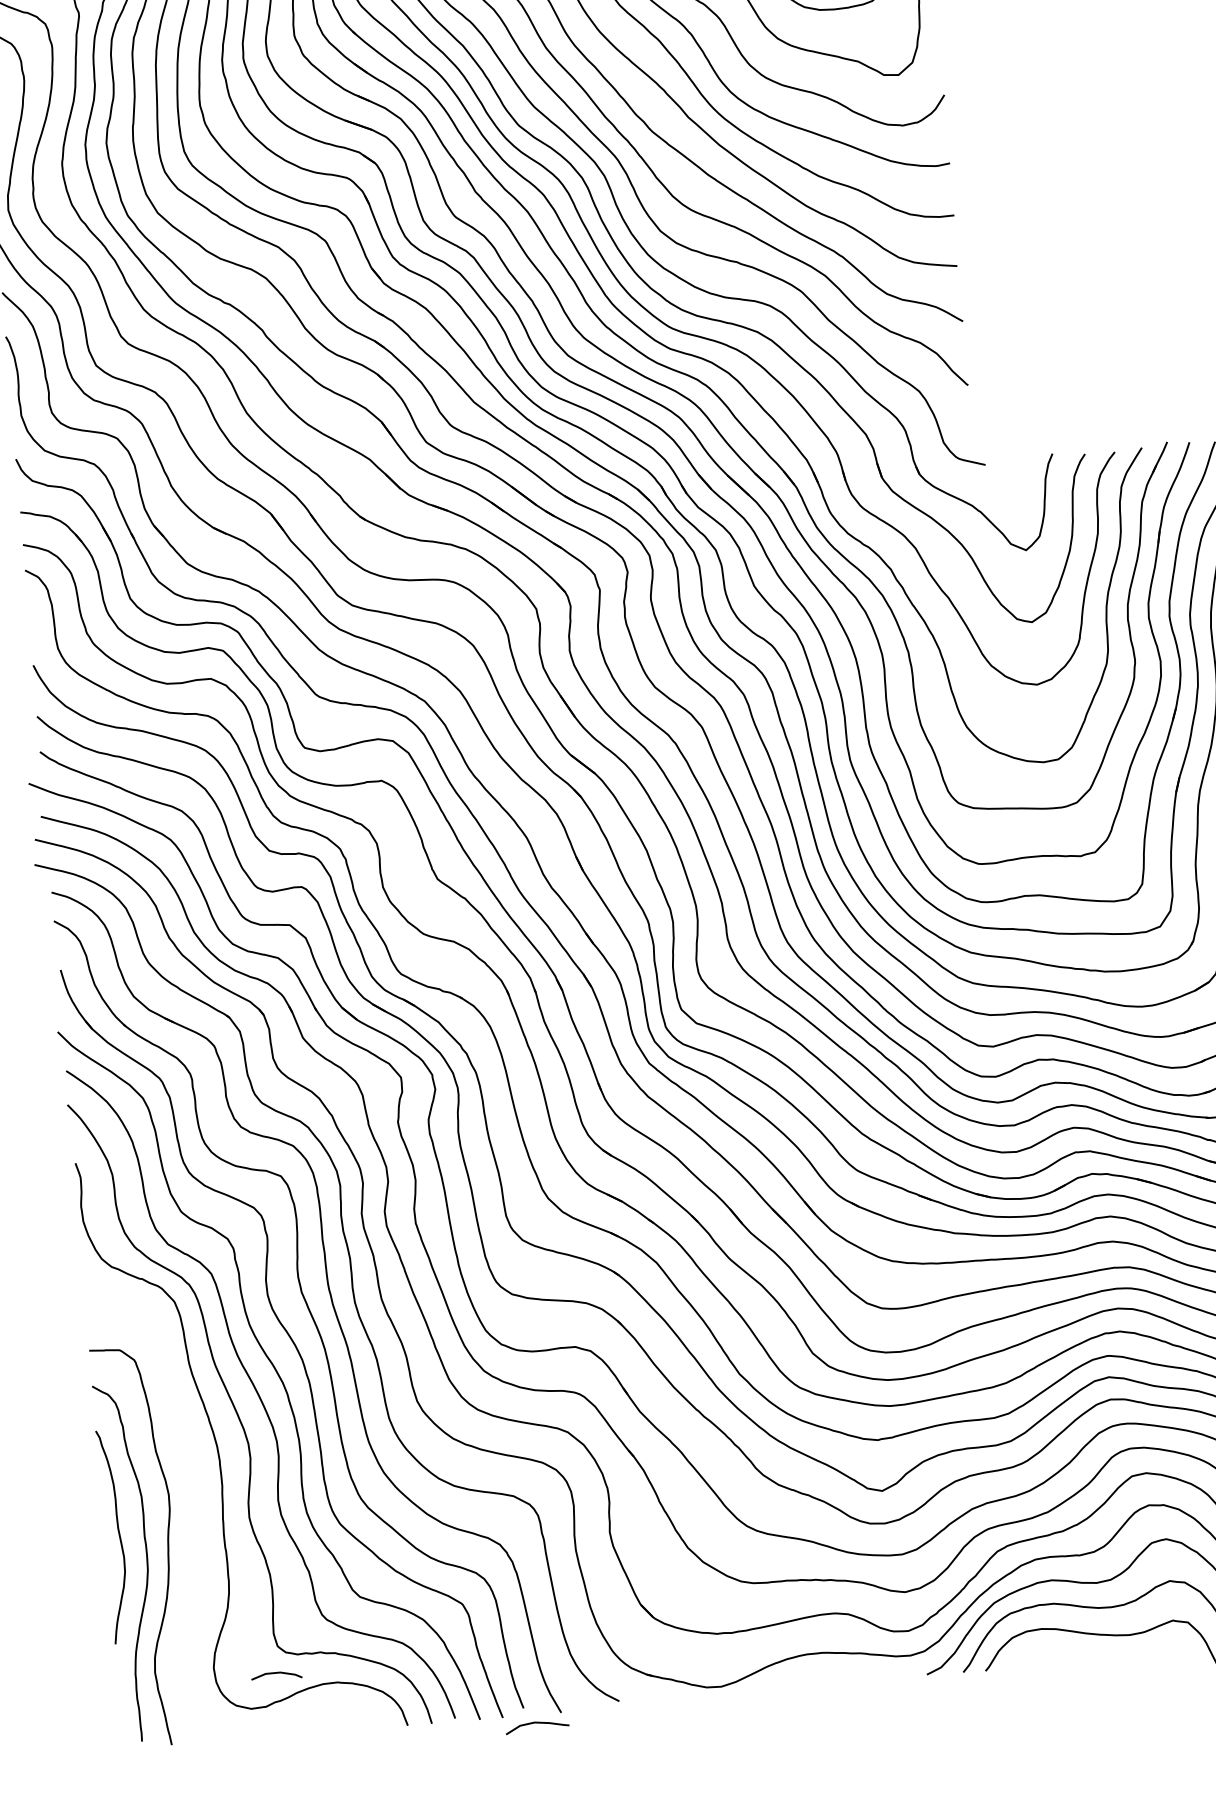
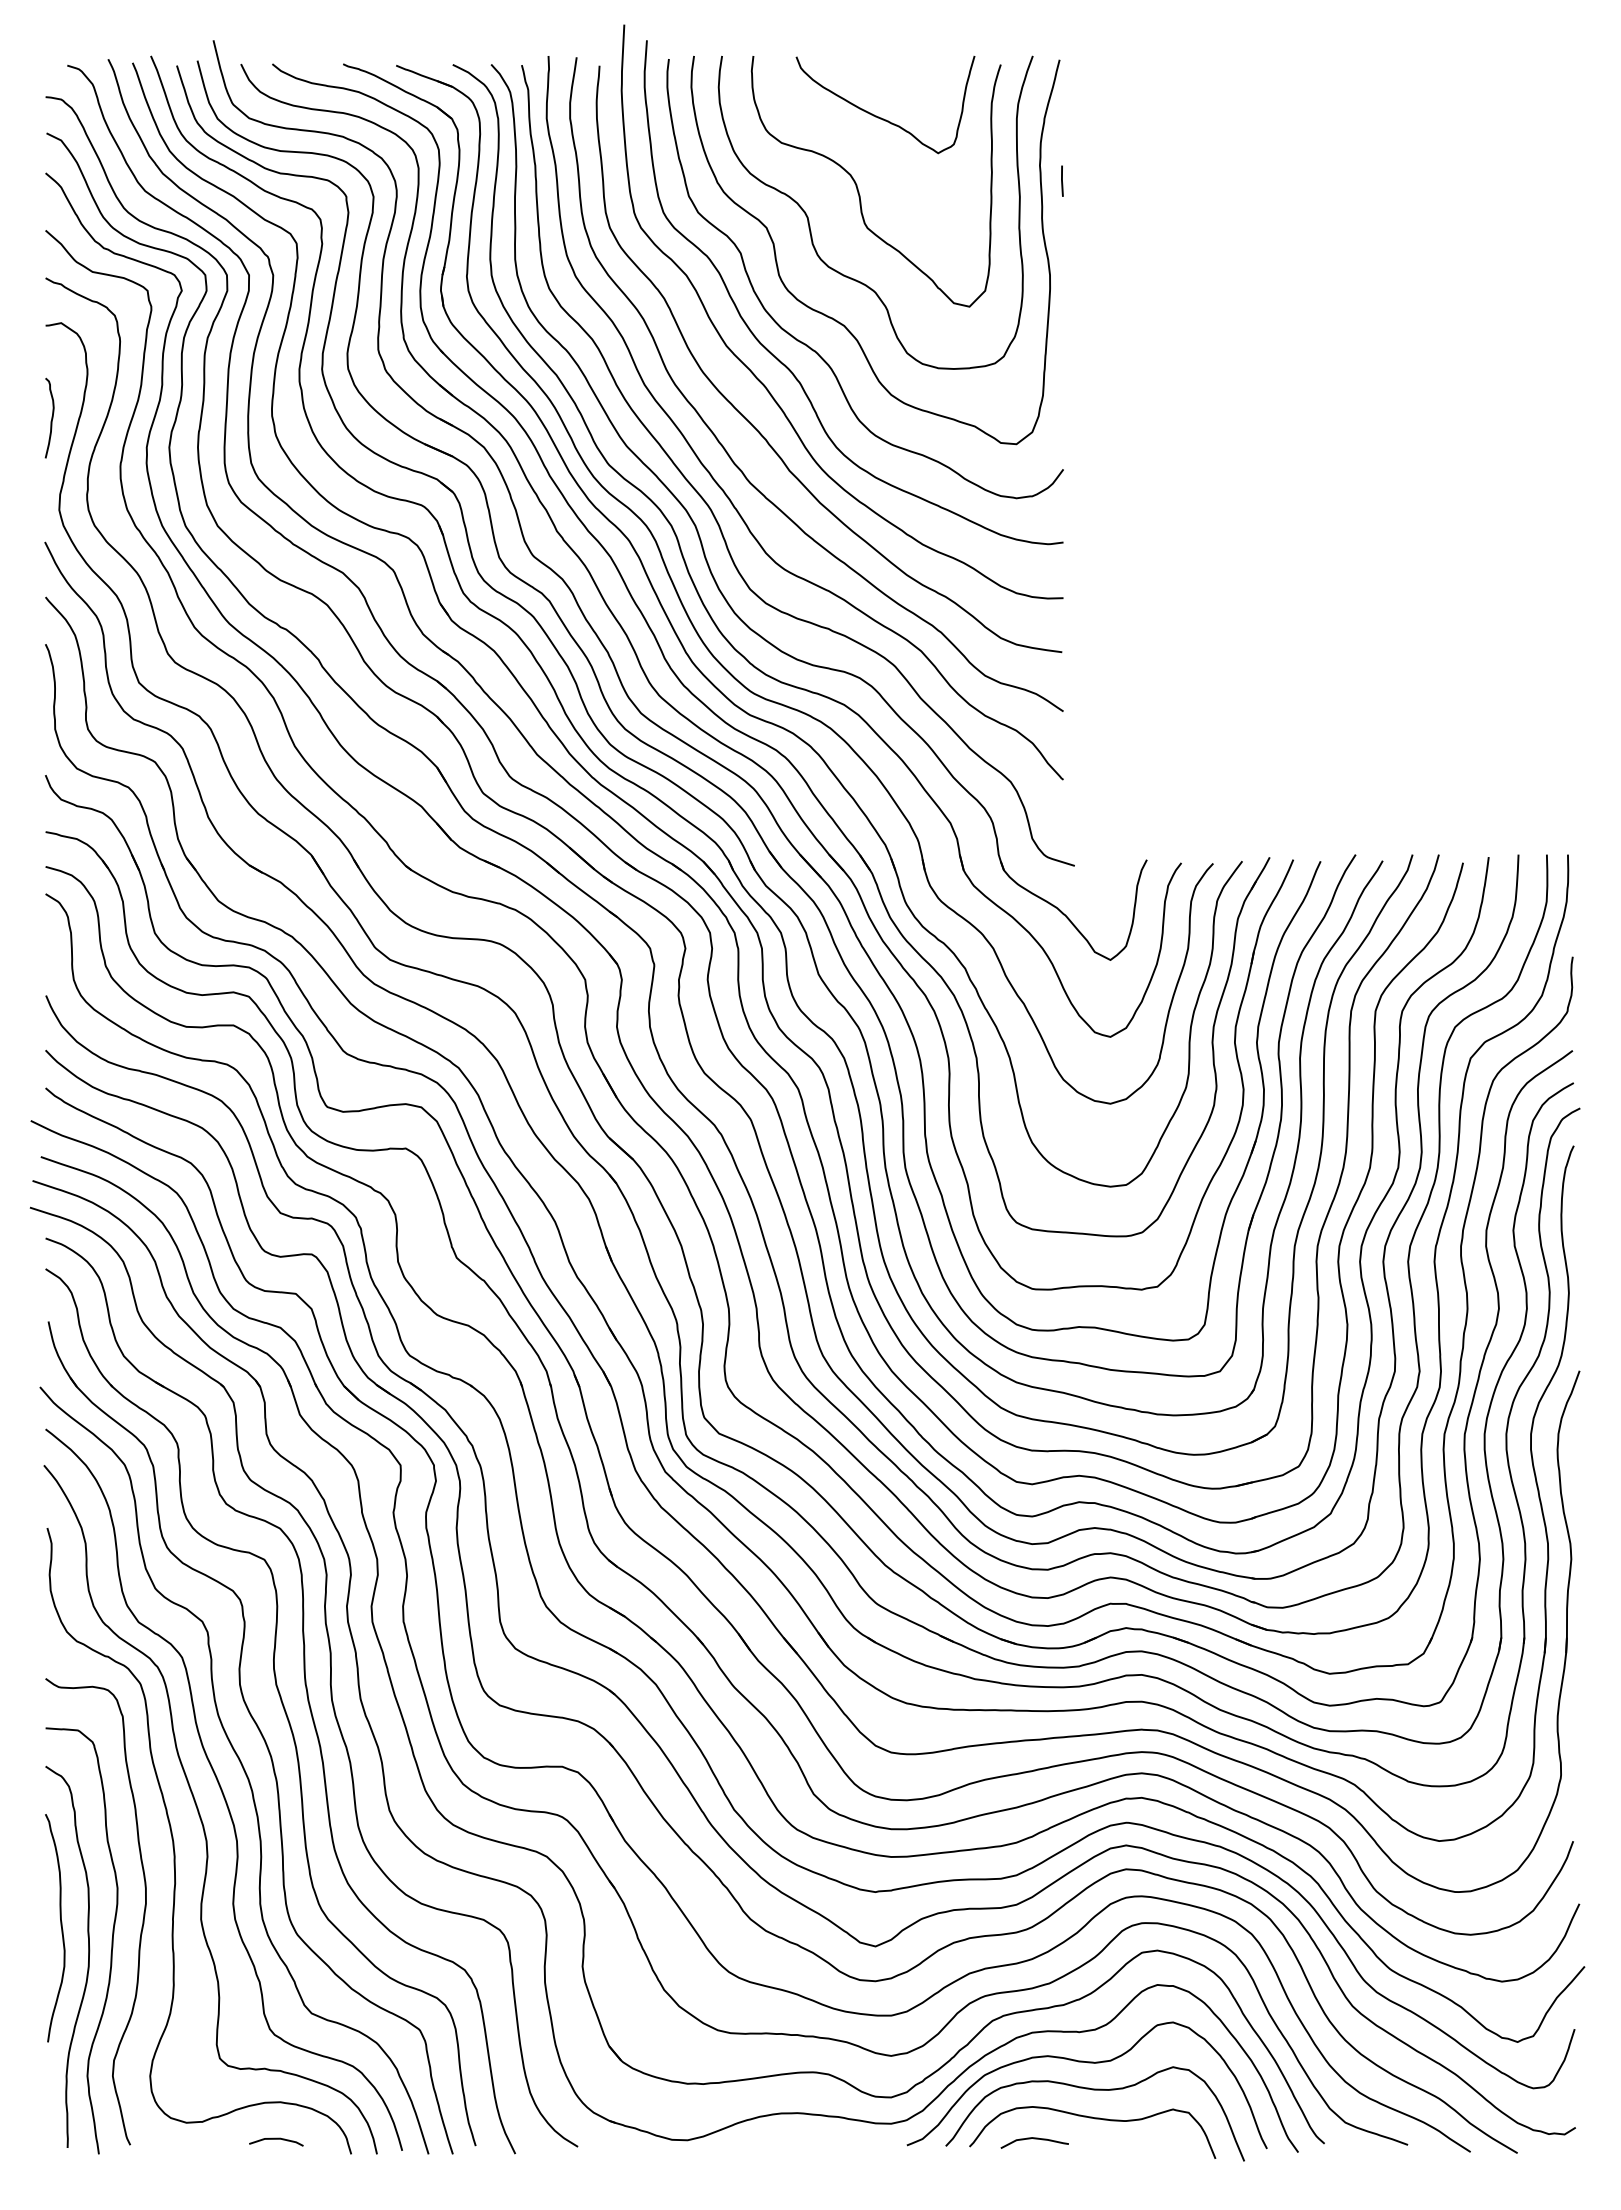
curve: (194, 1522) -> (142, 1919), added
line: (276, 1673) -> (276, 2139), moved
curve: (536, 1723) -> (1034, 2139), moved

